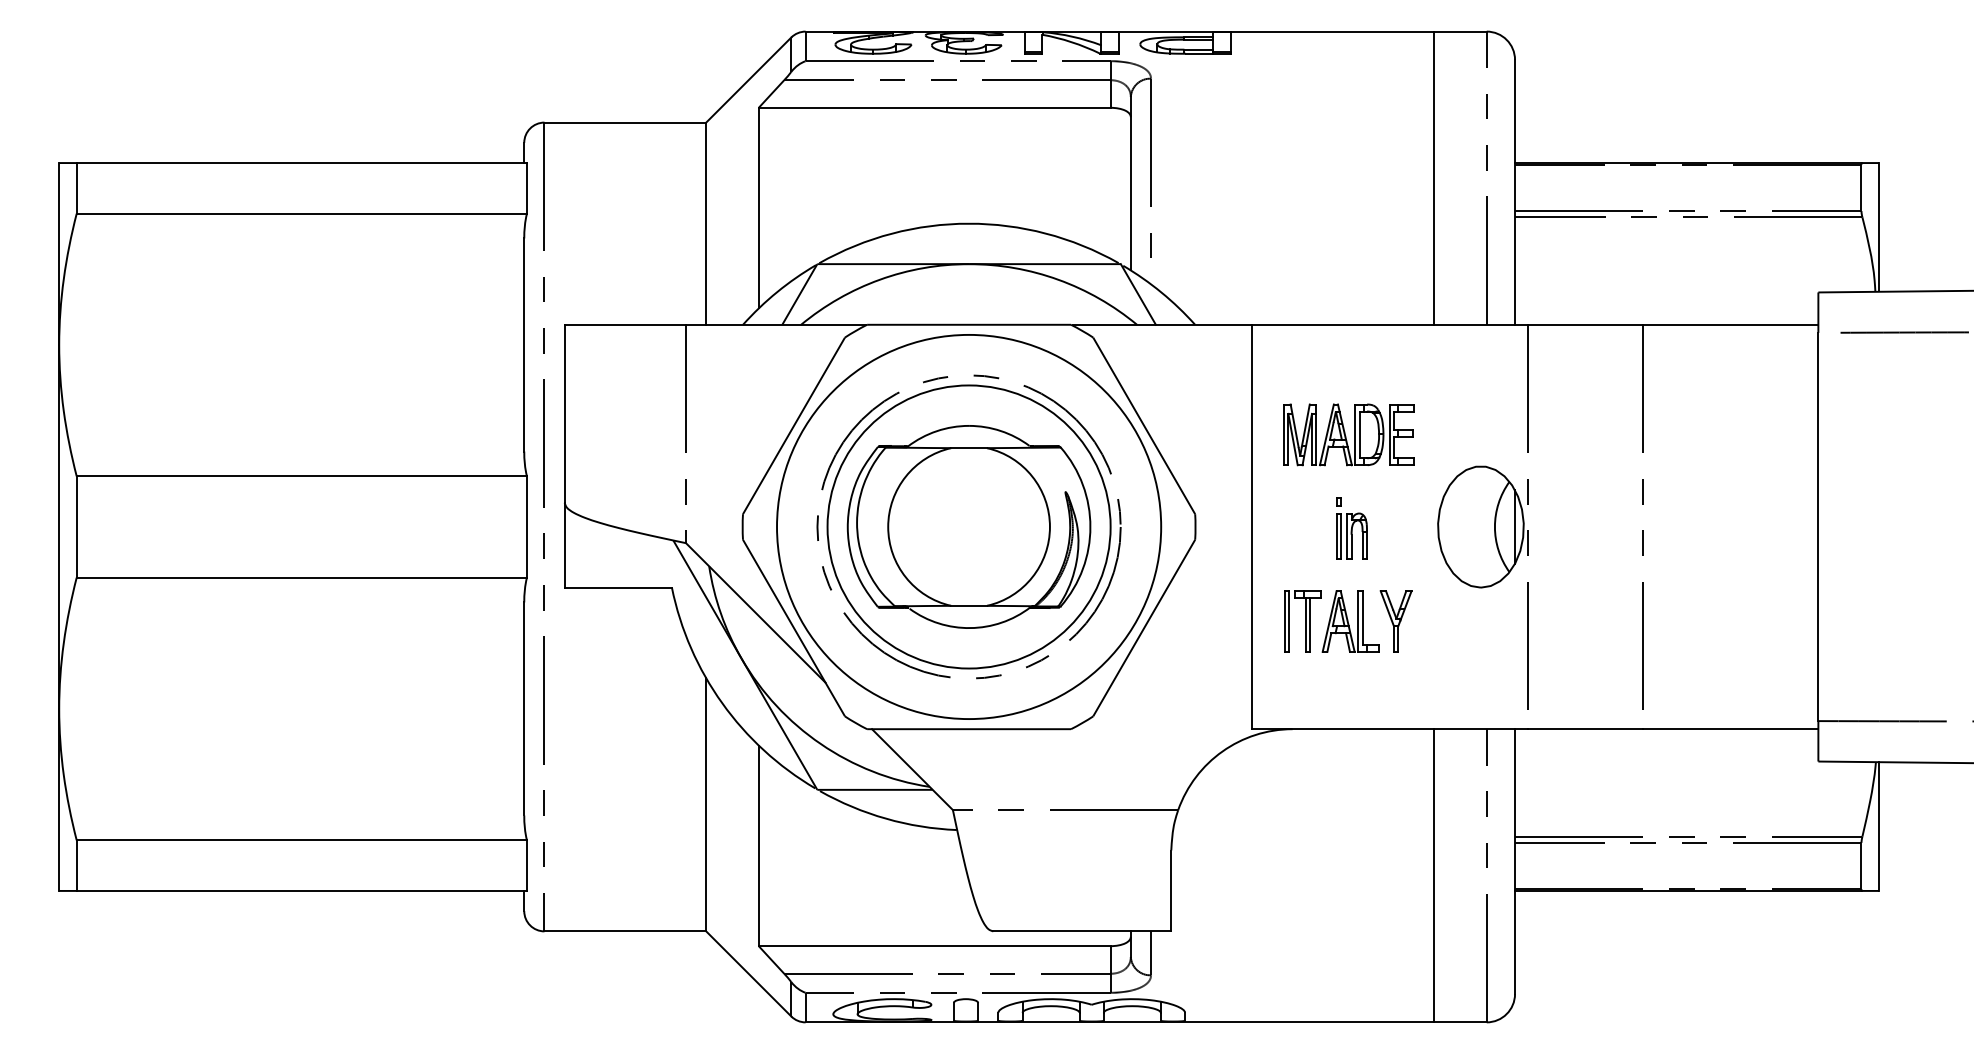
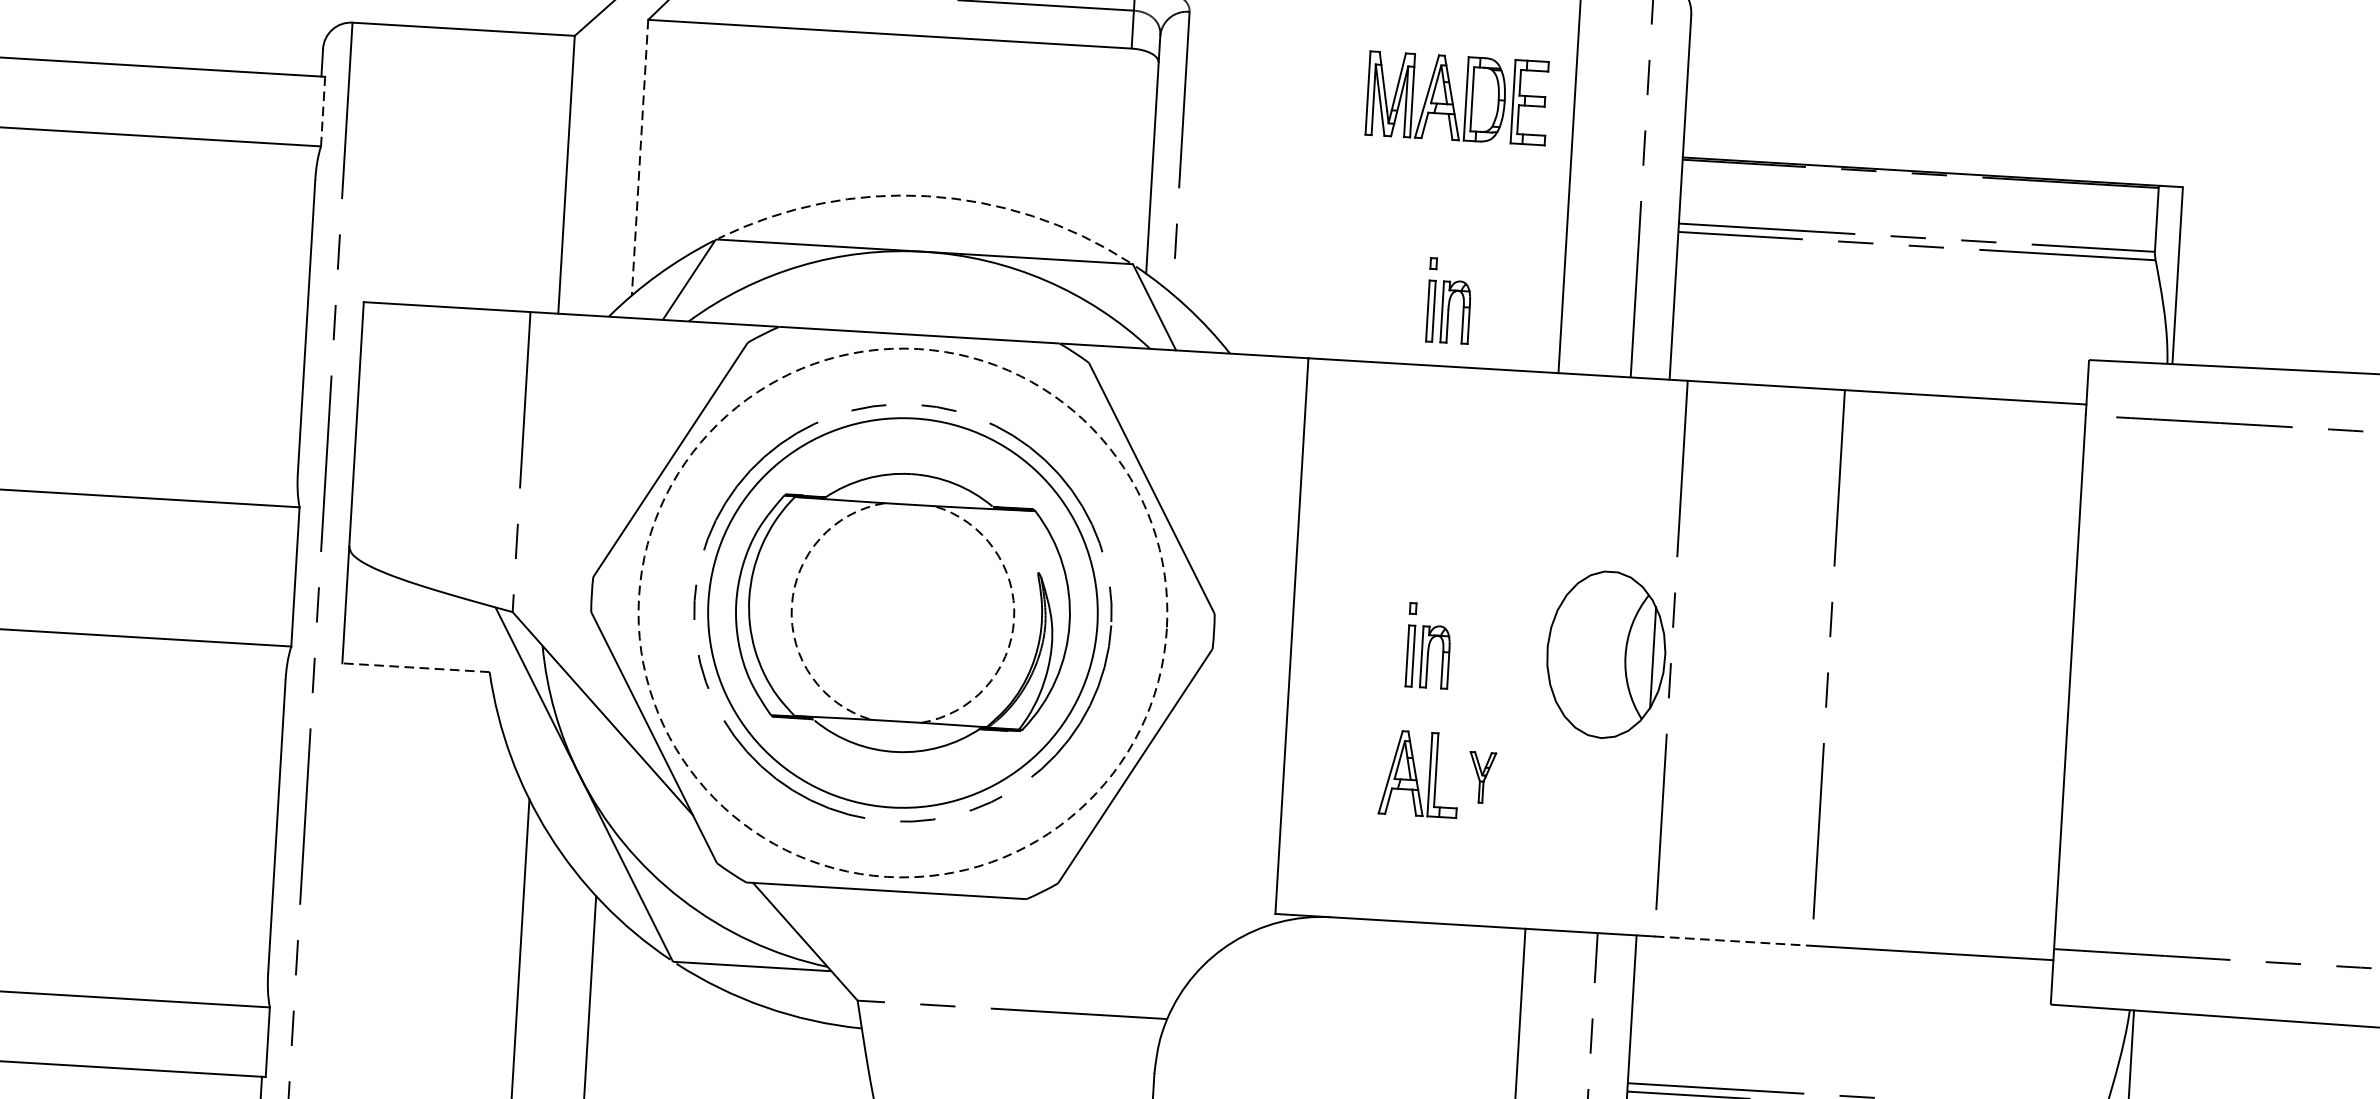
line: (526, 187) -> (322, 110), solid -> dashed
line: (758, 208) -> (639, 158), solid -> dashed
arc: (968, 223) -> (926, 195), solid -> dashed
part: (1351, 277) -> (1448, 301), added
part: (1348, 434) -> (1456, 97), moved
circle: (969, 526) -> (903, 612), solid -> dashed
arc: (888, 527) -> (792, 607), solid -> dashed
arc: (1049, 527) -> (1013, 620), solid -> dashed
line: (618, 587) -> (416, 667), solid -> dashed
part: (1302, 621) -> (1353, 770), removed
part: (1395, 621) -> (1481, 777), size x0.6
line: (1585, 729) -> (1733, 941), solid -> dashed

